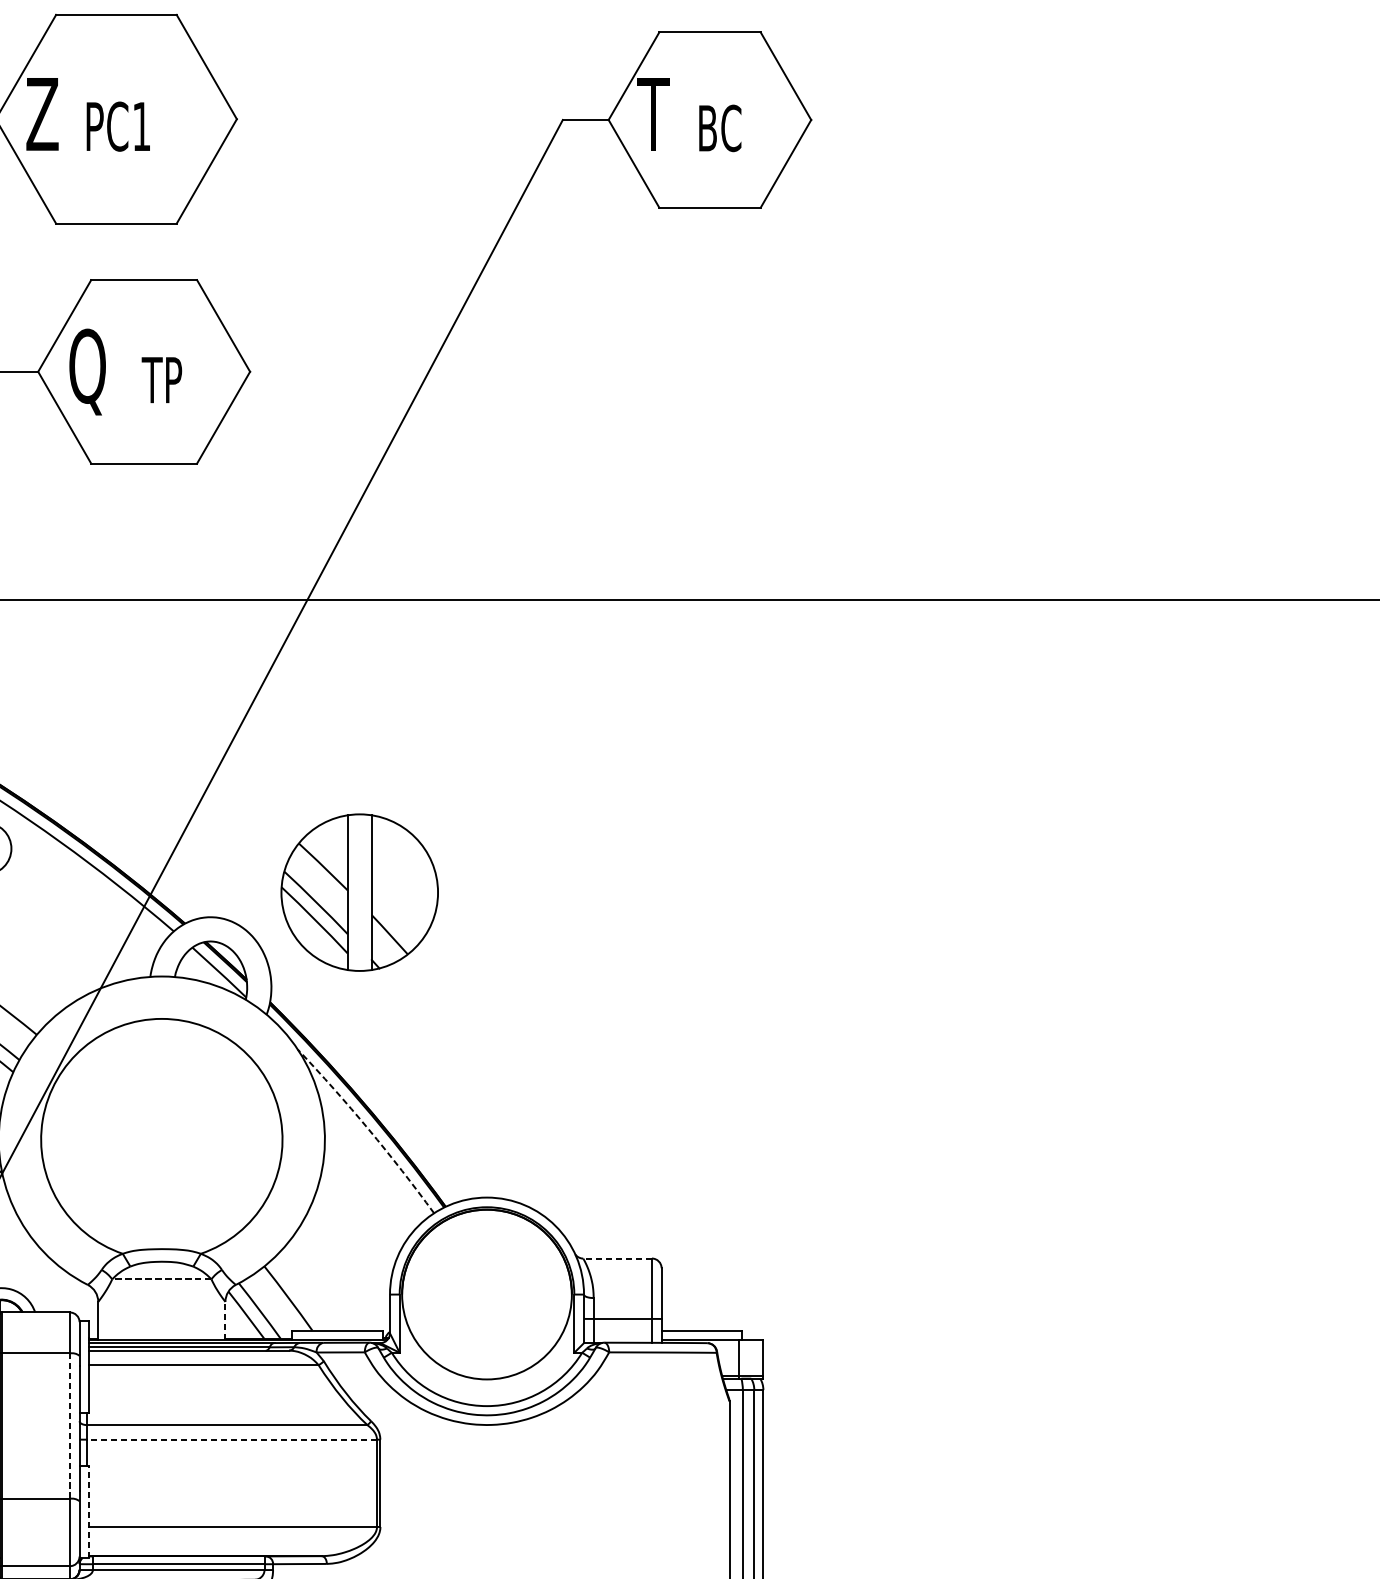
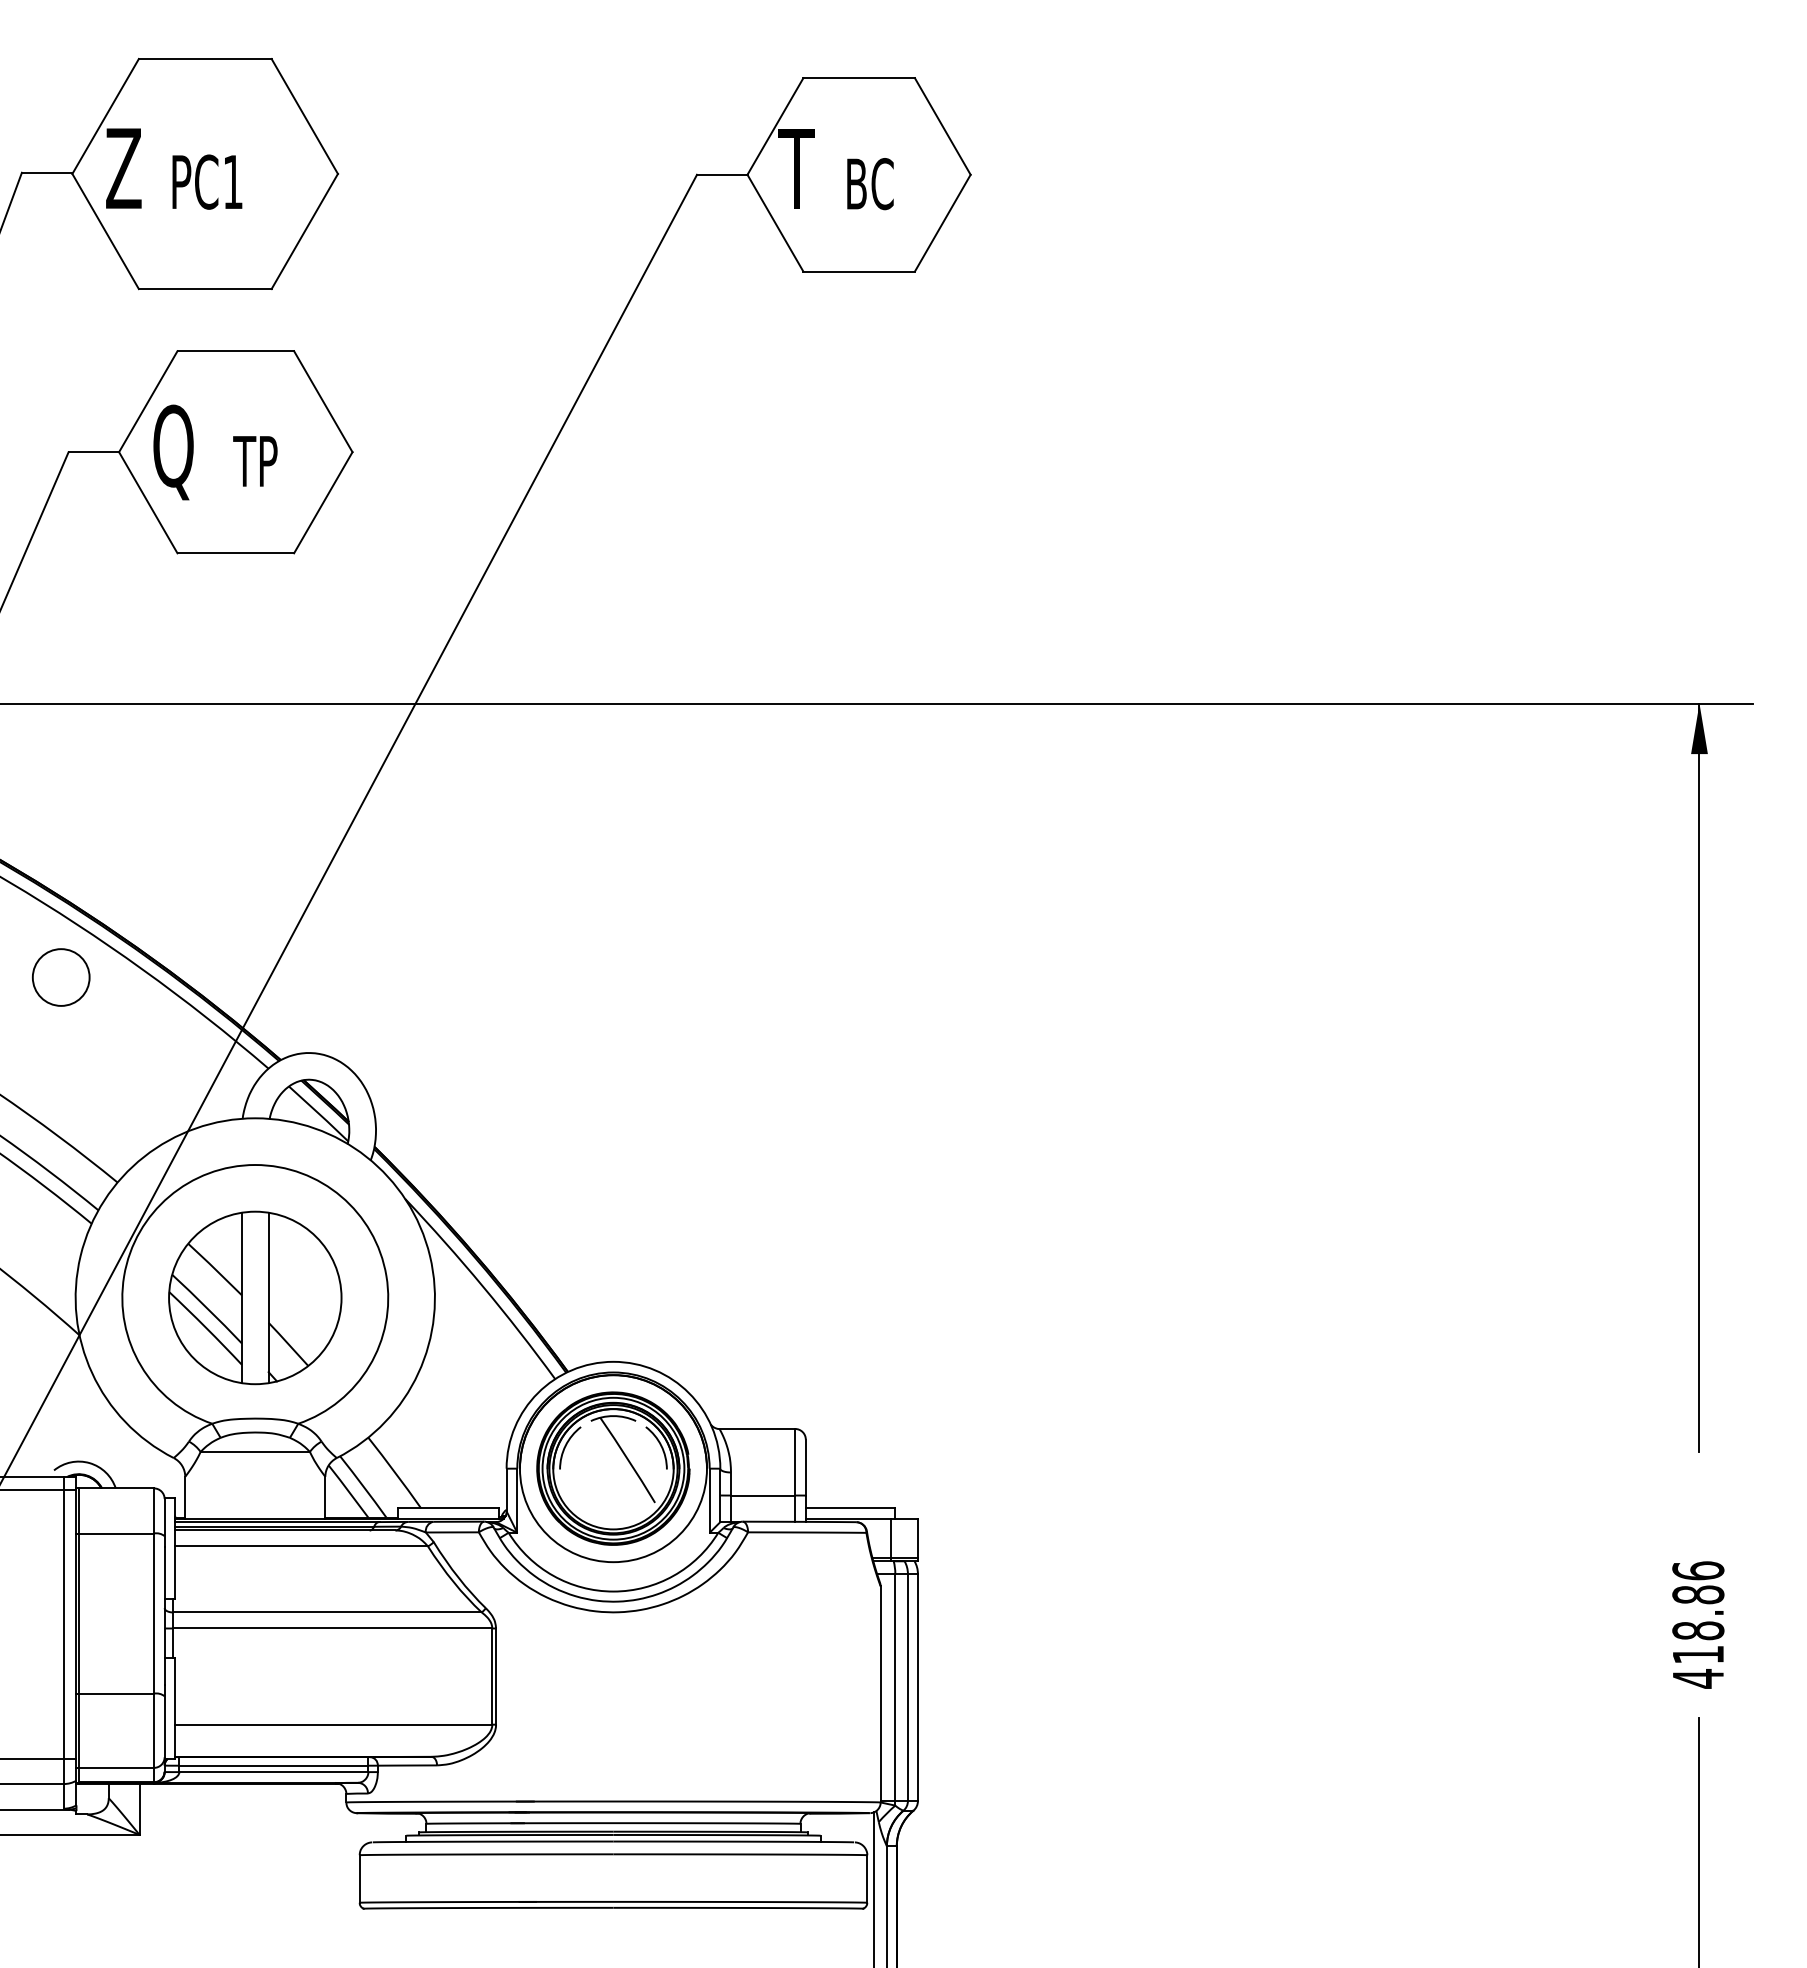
part: (359, 892) -> (255, 1297), moved
arc: (369, 1129) -> (483, 1286), dashed -> solid
line: (617, 1258) -> (757, 1428), dashed -> solid
line: (162, 1278) -> (255, 1451), dashed -> solid
part: (487, 1294) -> (613, 1468), added
line: (225, 1320) -> (325, 1497), dashed -> solid
line: (69, 1426) -> (153, 1613), dashed -> solid
line: (231, 1439) -> (332, 1628), dashed -> solid
line: (89, 1511) -> (175, 1707), dashed -> solid

